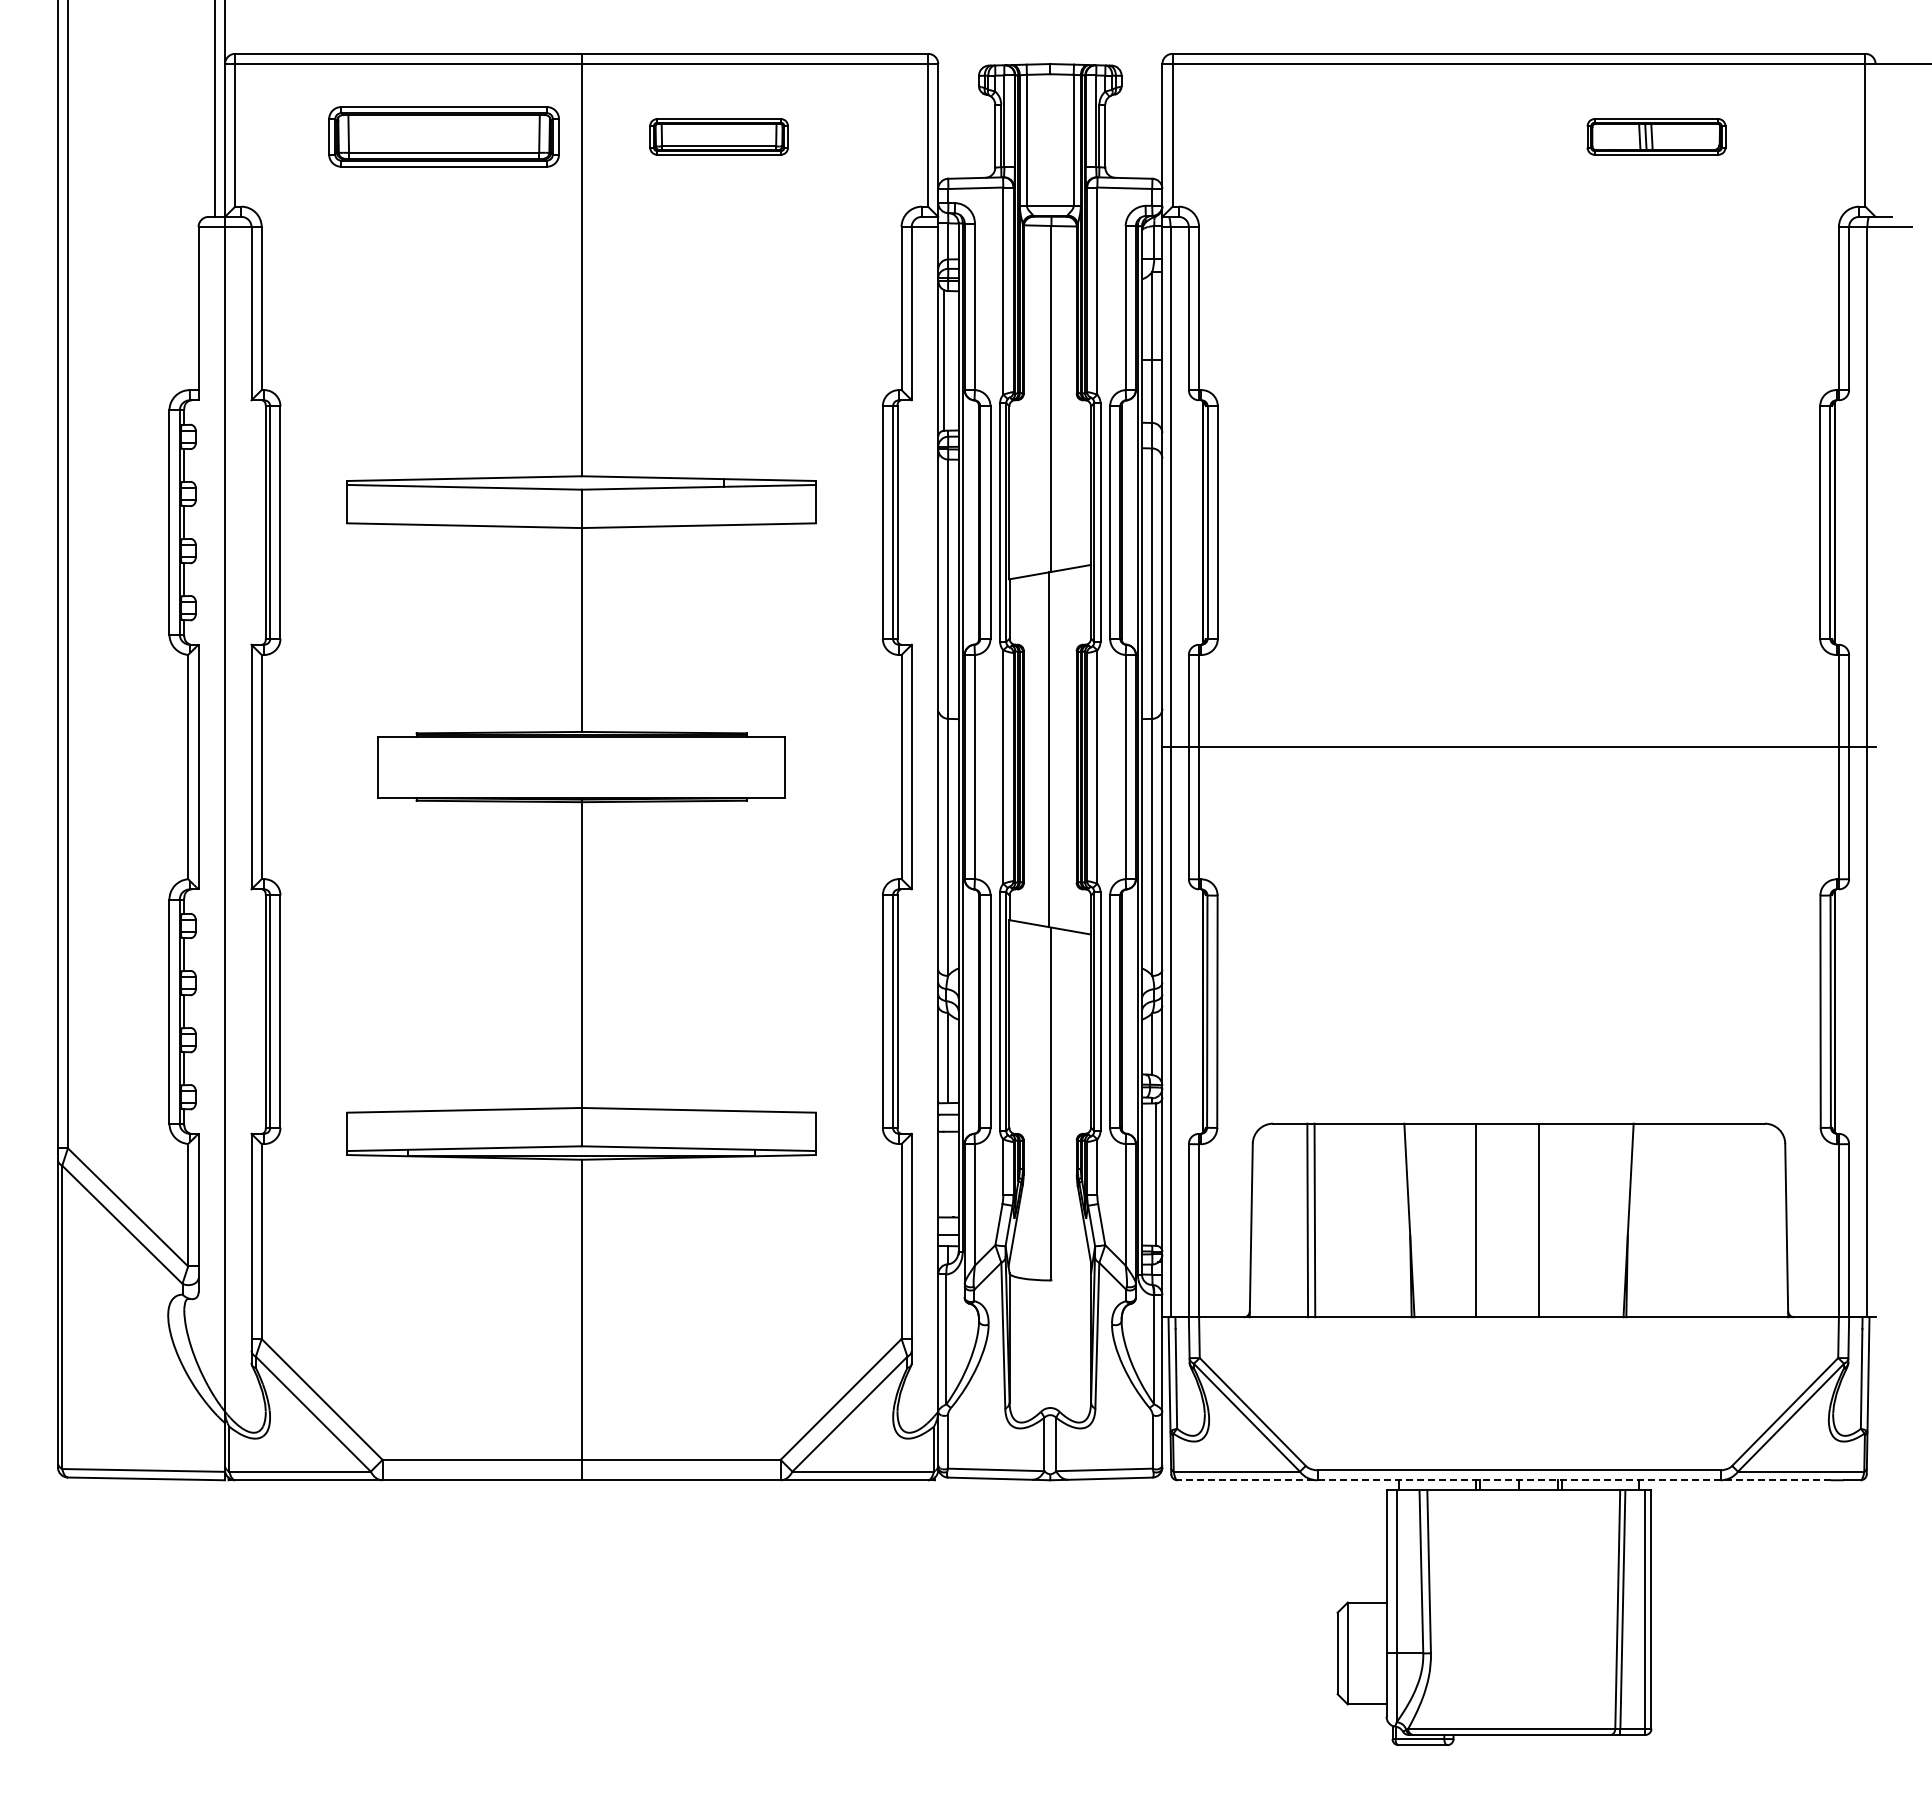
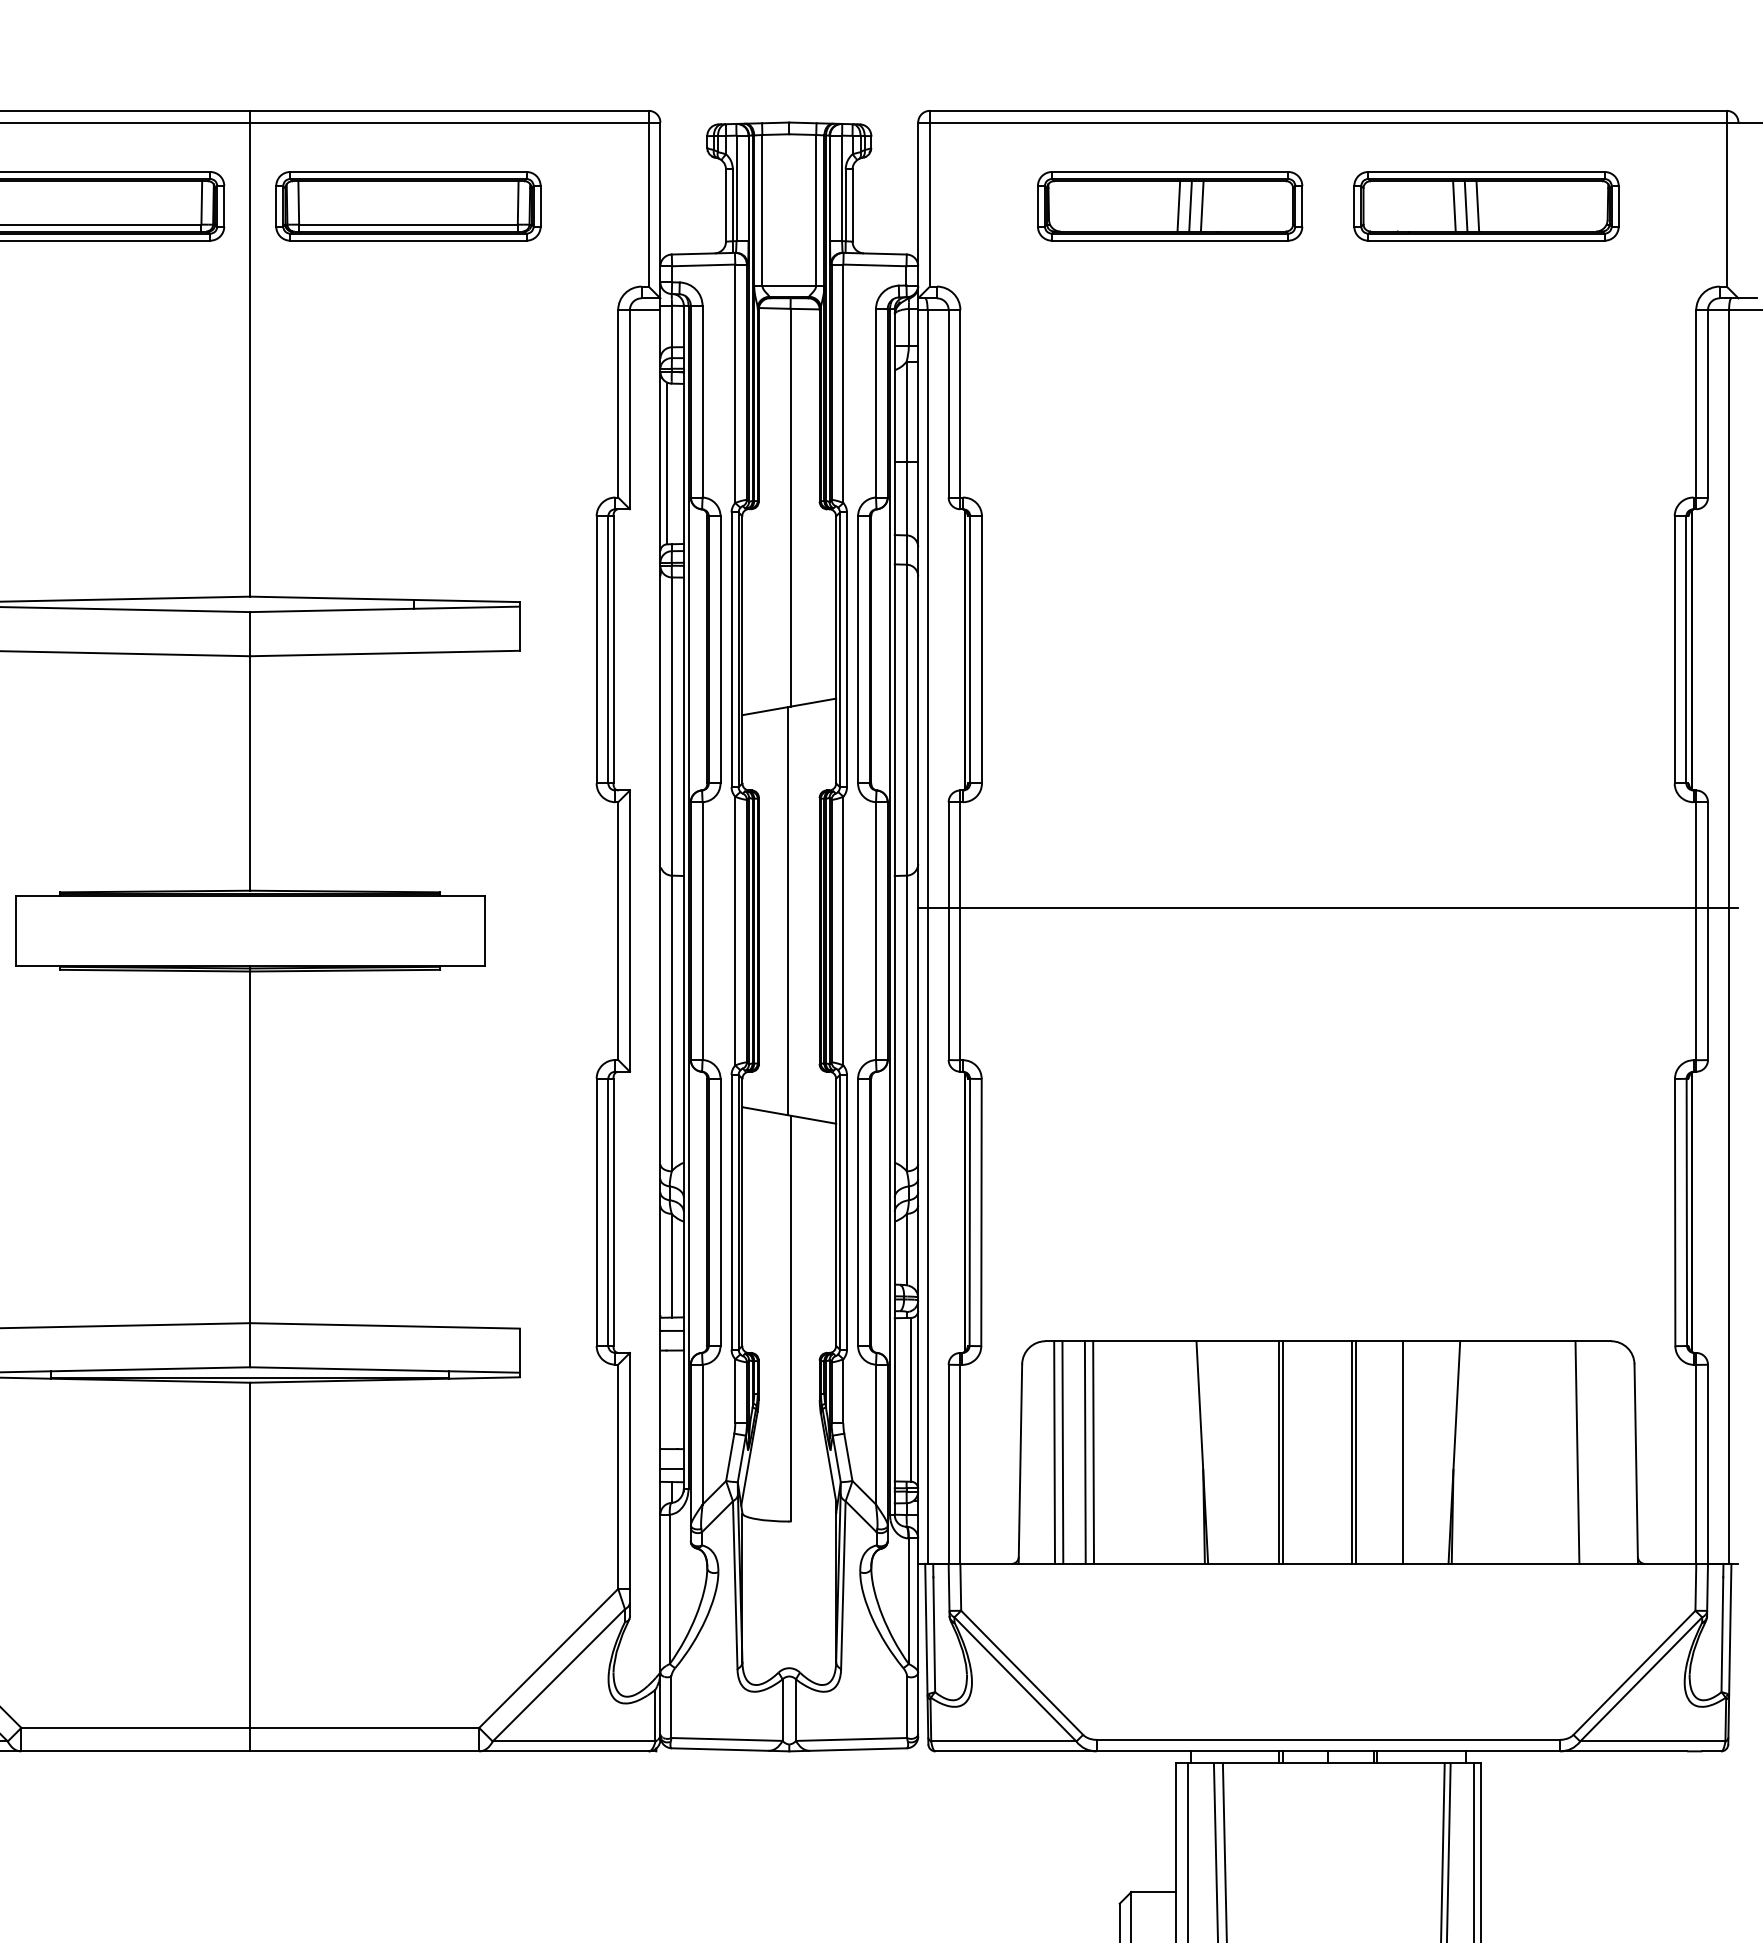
part: (718, 136) -> (407, 205), size x1.67
part: (1381, 136) -> (1170, 205), added
part: (1656, 136) -> (1486, 205), size x1.67
line: (1280, 1220) -> (1054, 1452), added
line: (1287, 1220) -> (1062, 1452), added
line: (1479, 1220) -> (1282, 1452), added
line: (1543, 1220) -> (1356, 1452), added
line: (1583, 1220) -> (1402, 1452), added
line: (1735, 1220) -> (1577, 1452), added
line: (1504, 1480) -> (1311, 1751), dashed -> solid

